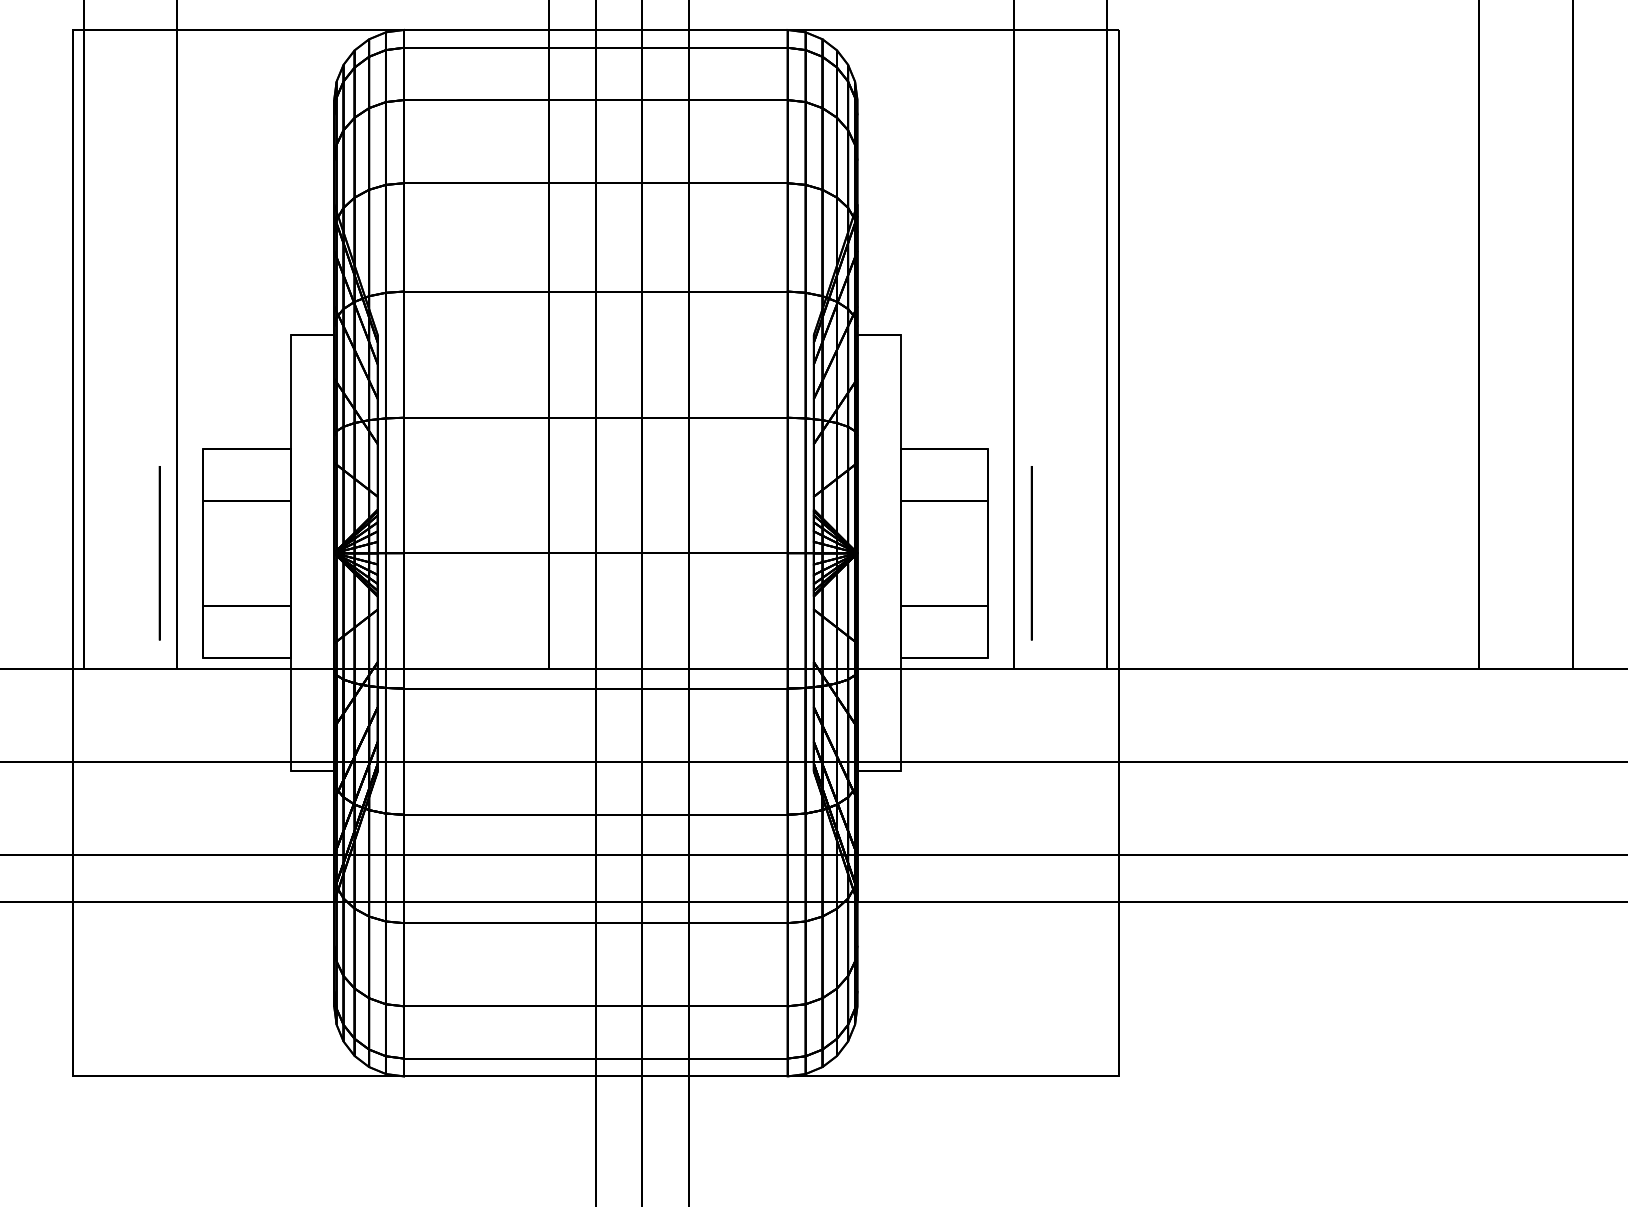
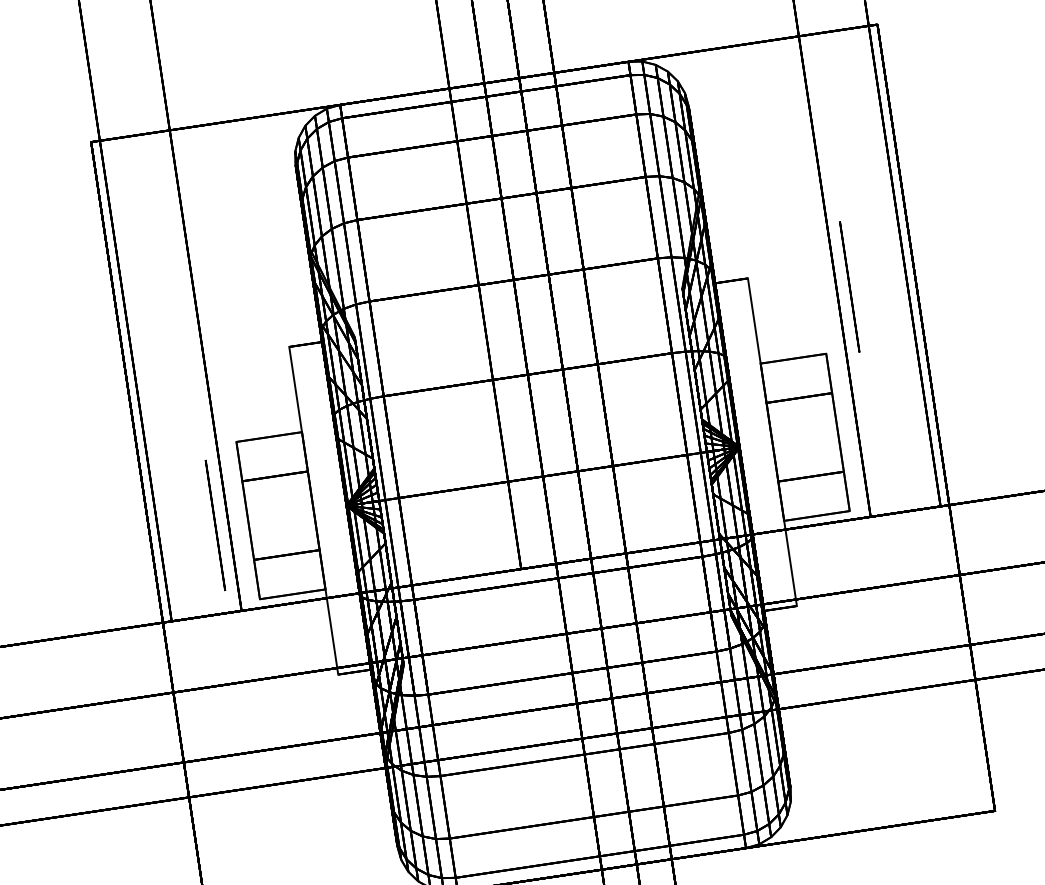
circle: (1031, 553) -> (849, 287), moved

